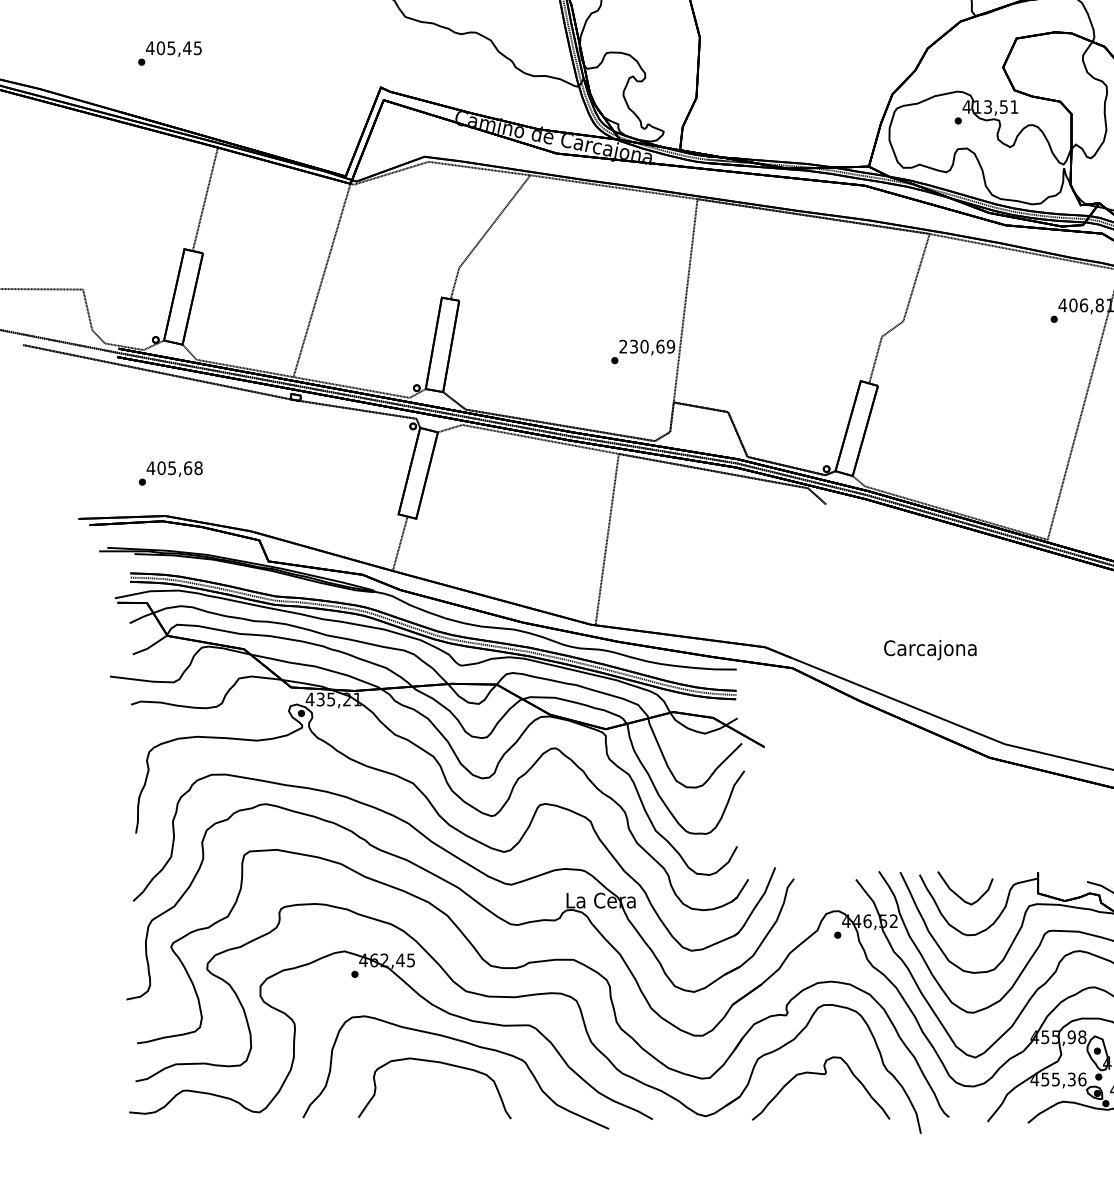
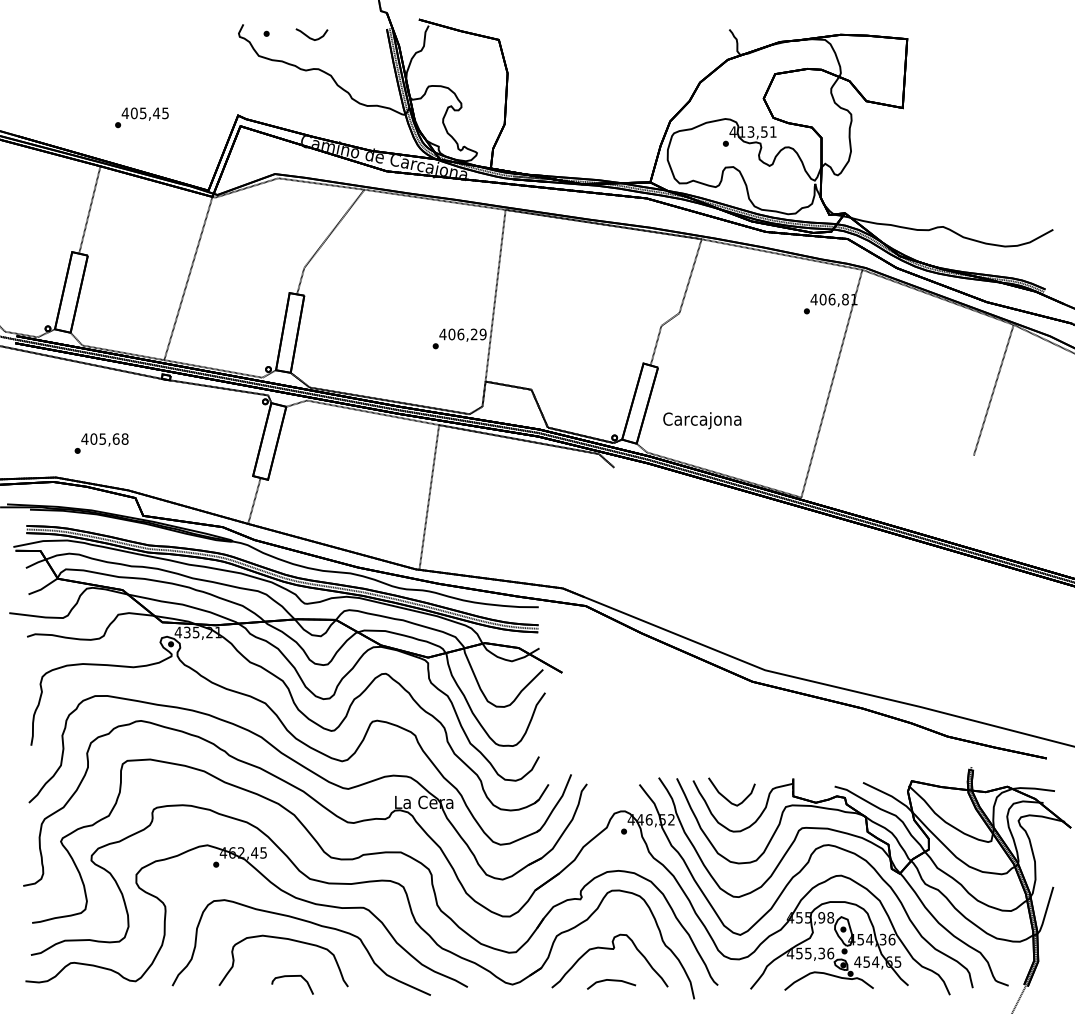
text: (169, 53) -> (141, 117), moved
text: (641, 346) -> (458, 334), 230,69 -> 406,29
text: (170, 473) -> (101, 443), moved
text: (930, 649) -> (702, 420), moved
curve: (445, 1106) -> (292, 976), added
part: (822, 1116) -> (611, 984), added

